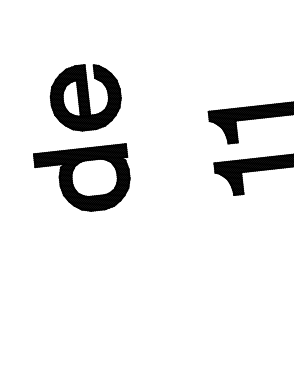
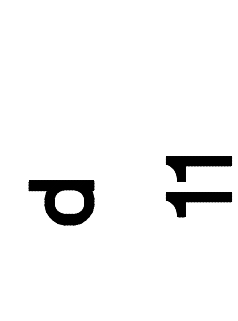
part: (85, 96) -> (83, 137), removed
part: (83, 179) -> (61, 202), moved

